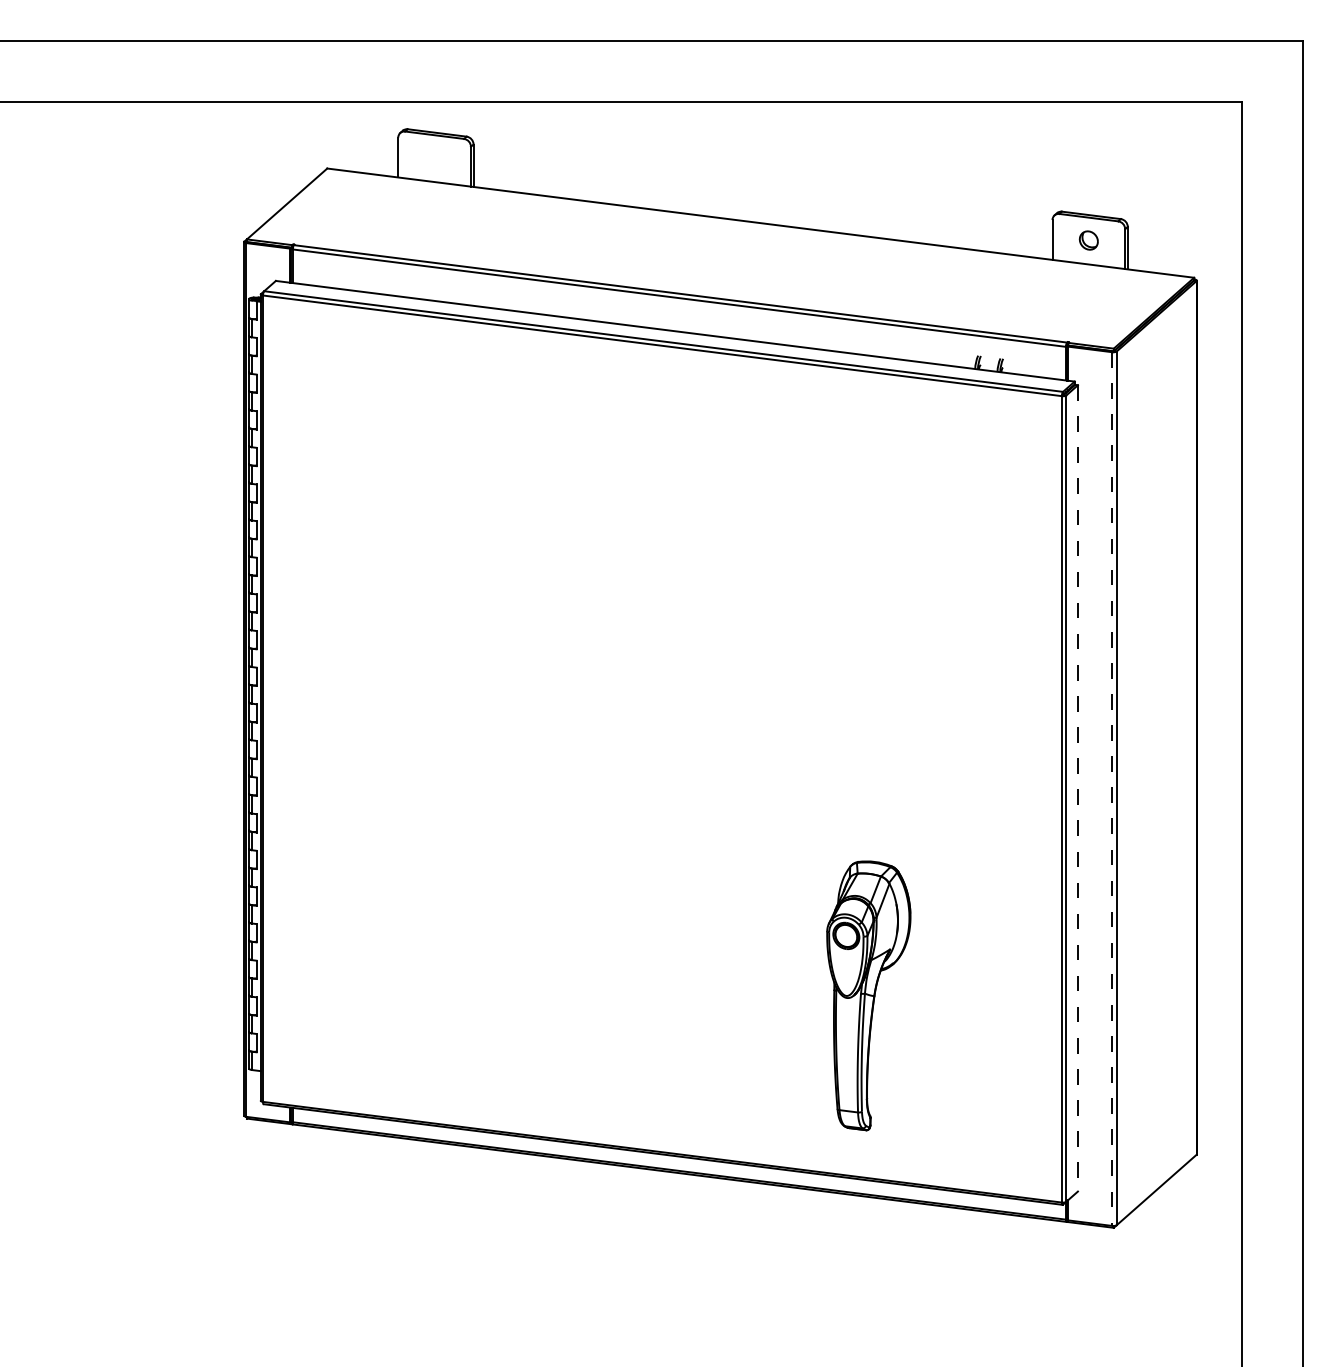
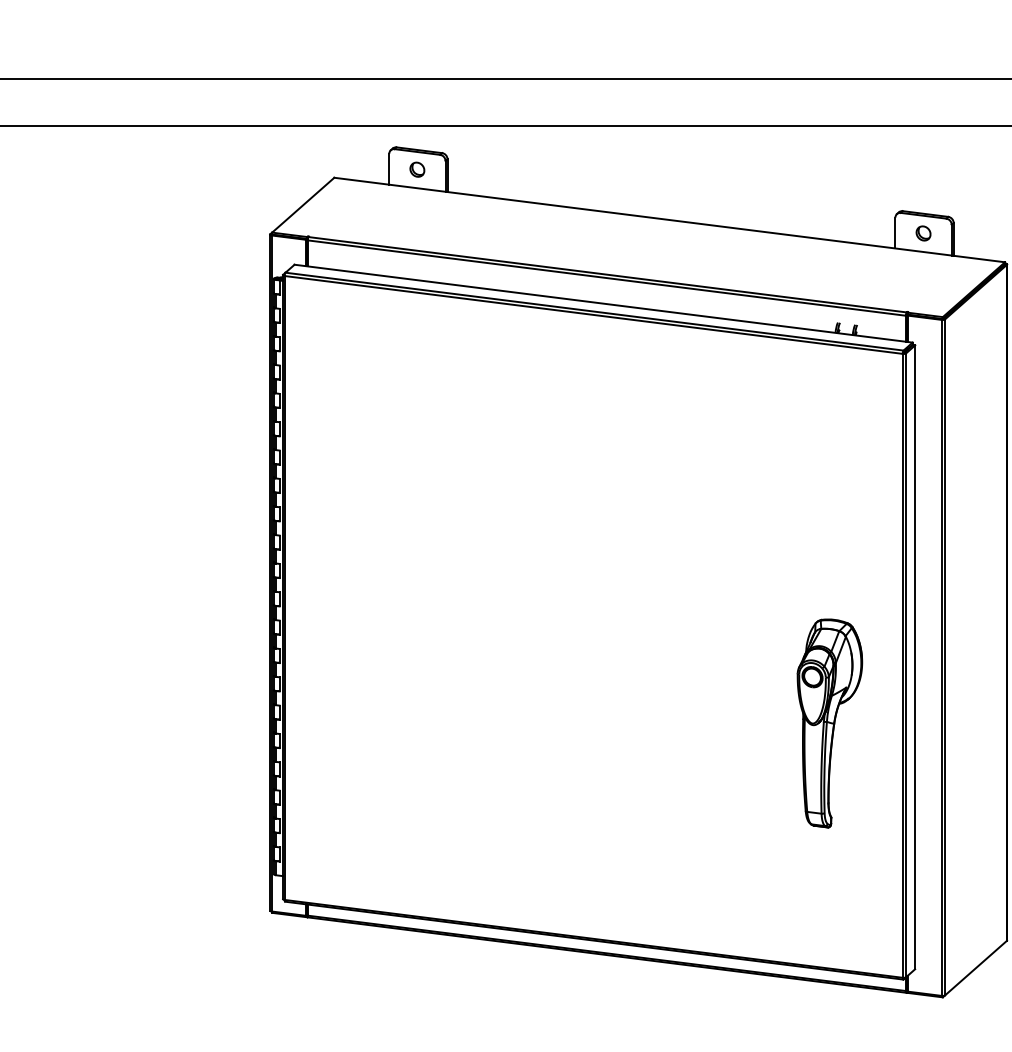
part: (434, 158) -> (417, 170), added
line: (1077, 788) -> (914, 657), dashed -> solid
line: (1112, 789) -> (941, 658), dashed -> solid
part: (868, 995) -> (829, 723), moved

